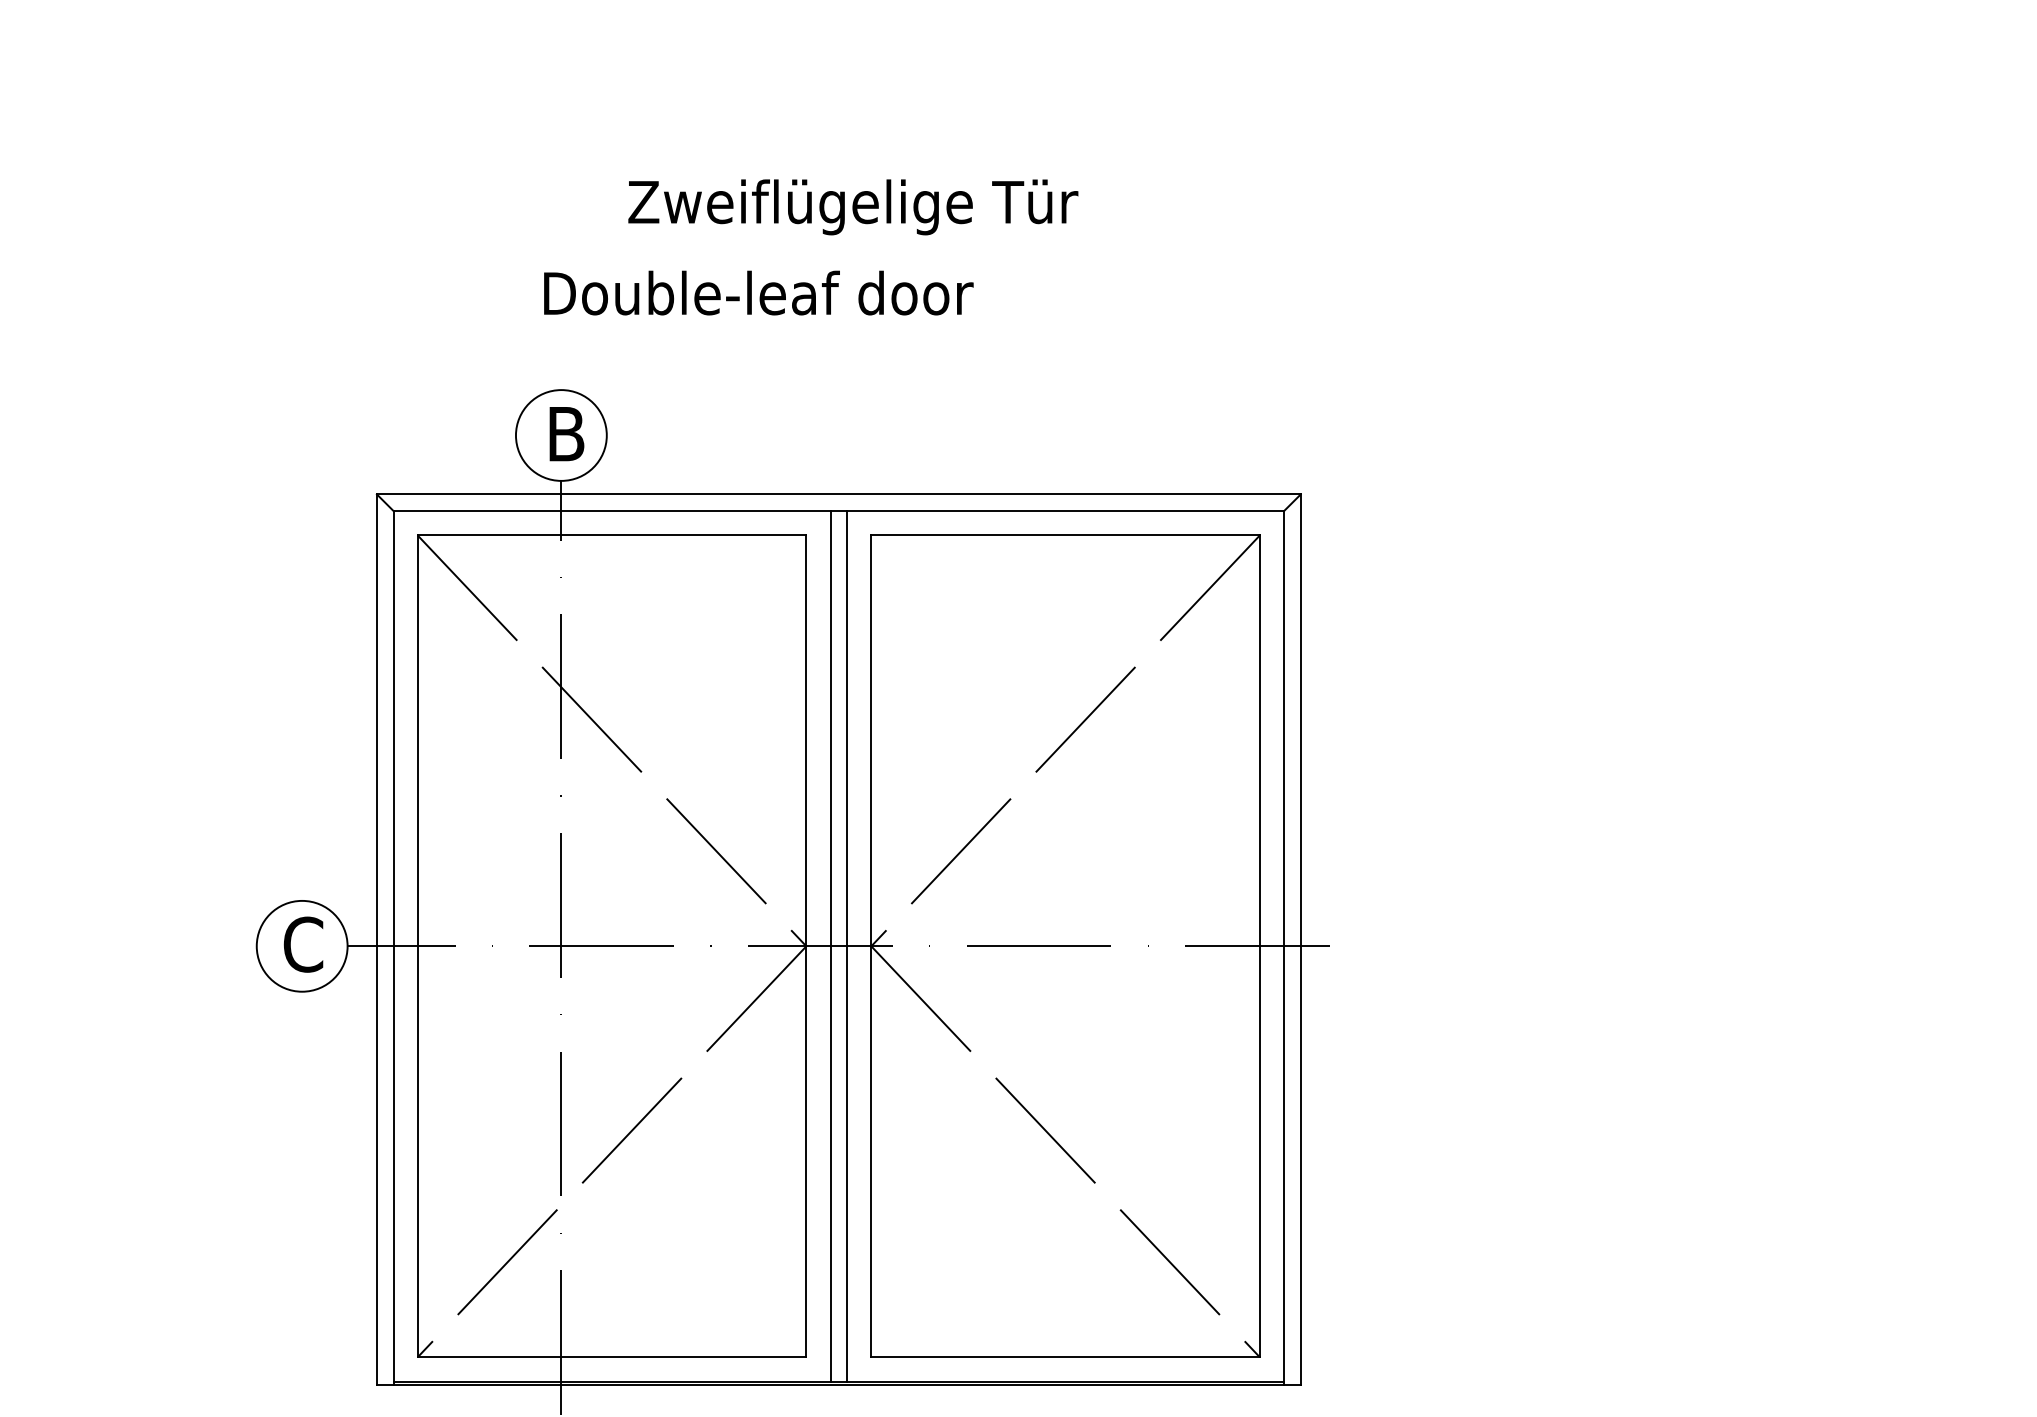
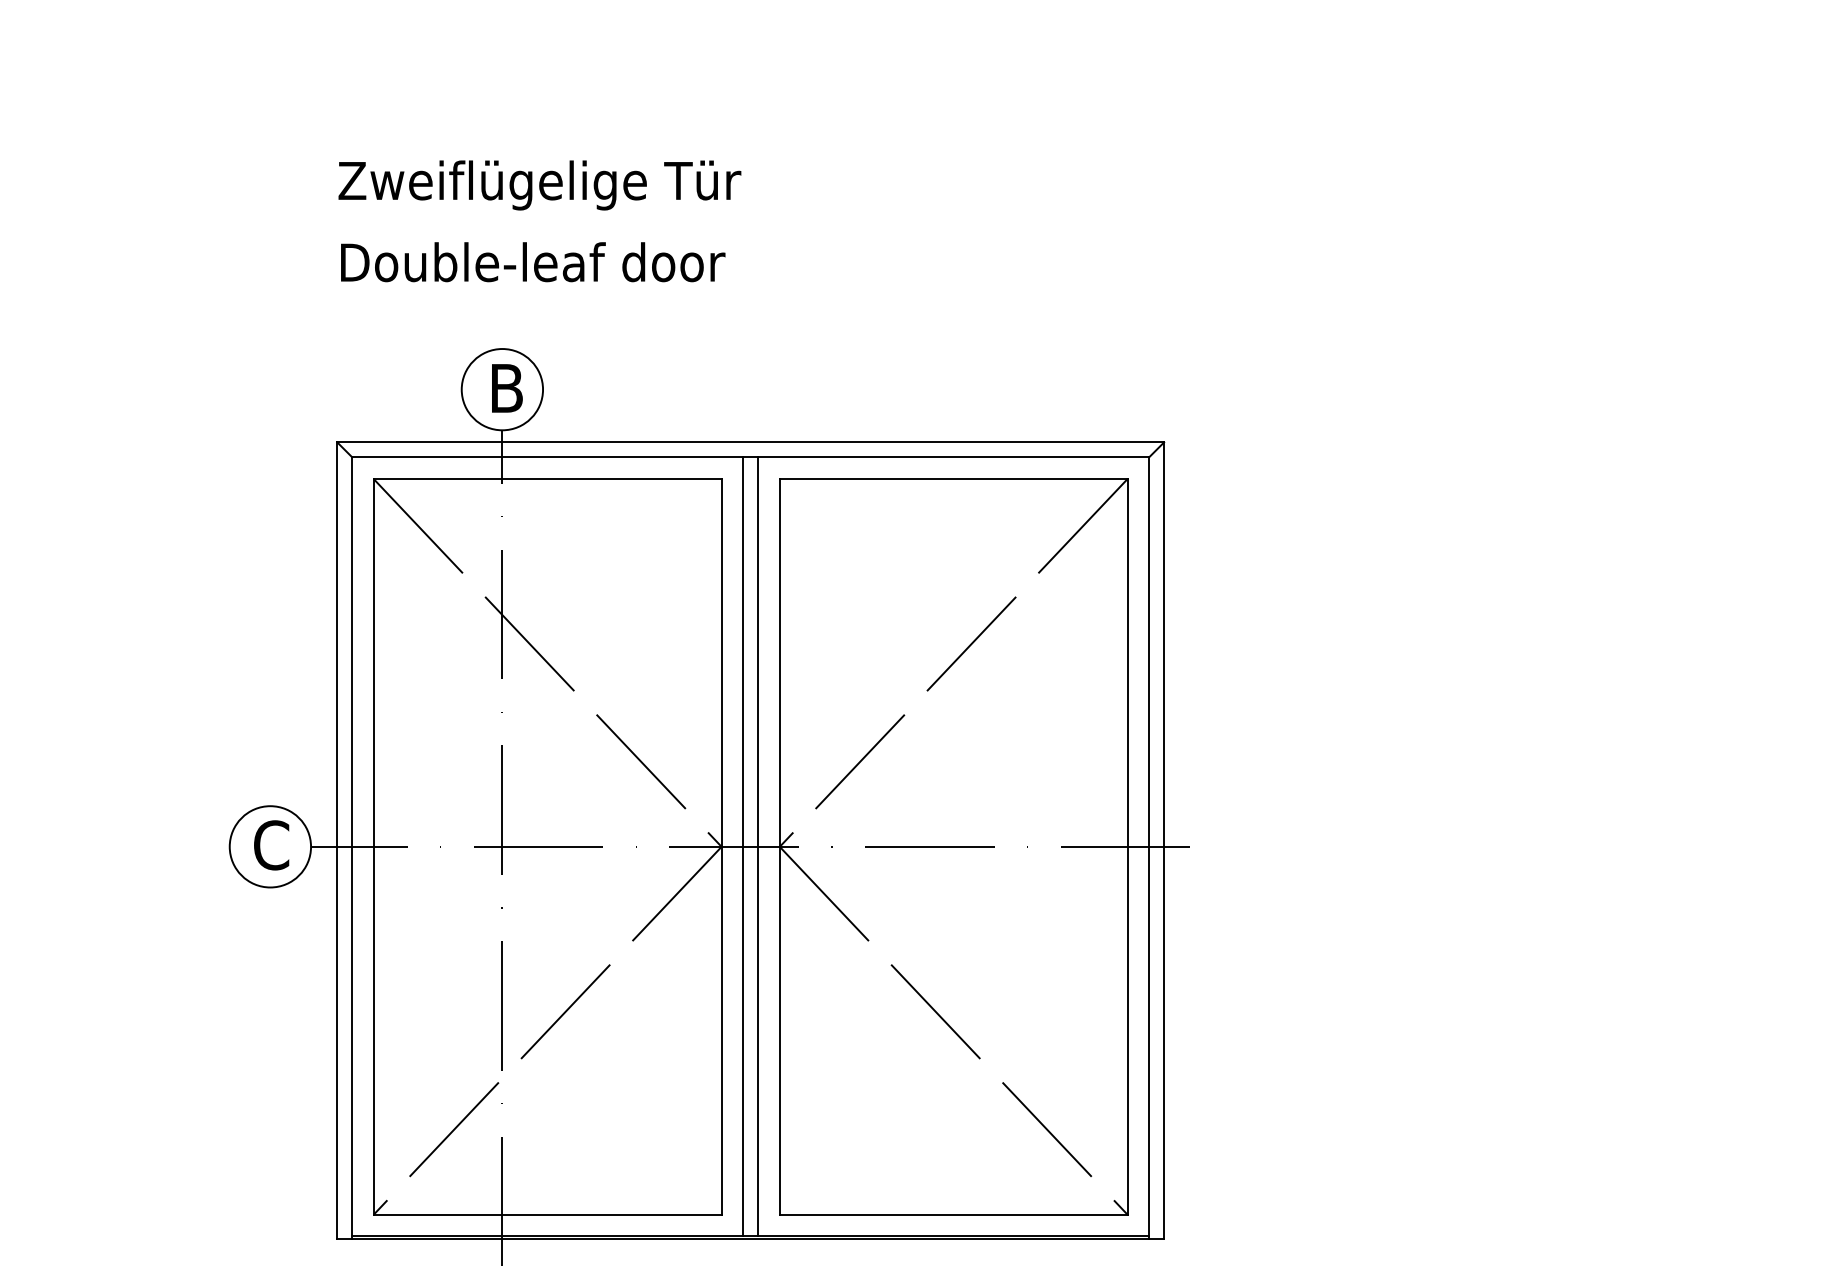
text: (853, 207) -> (540, 185), moved
text: (758, 292) -> (532, 261), moved

